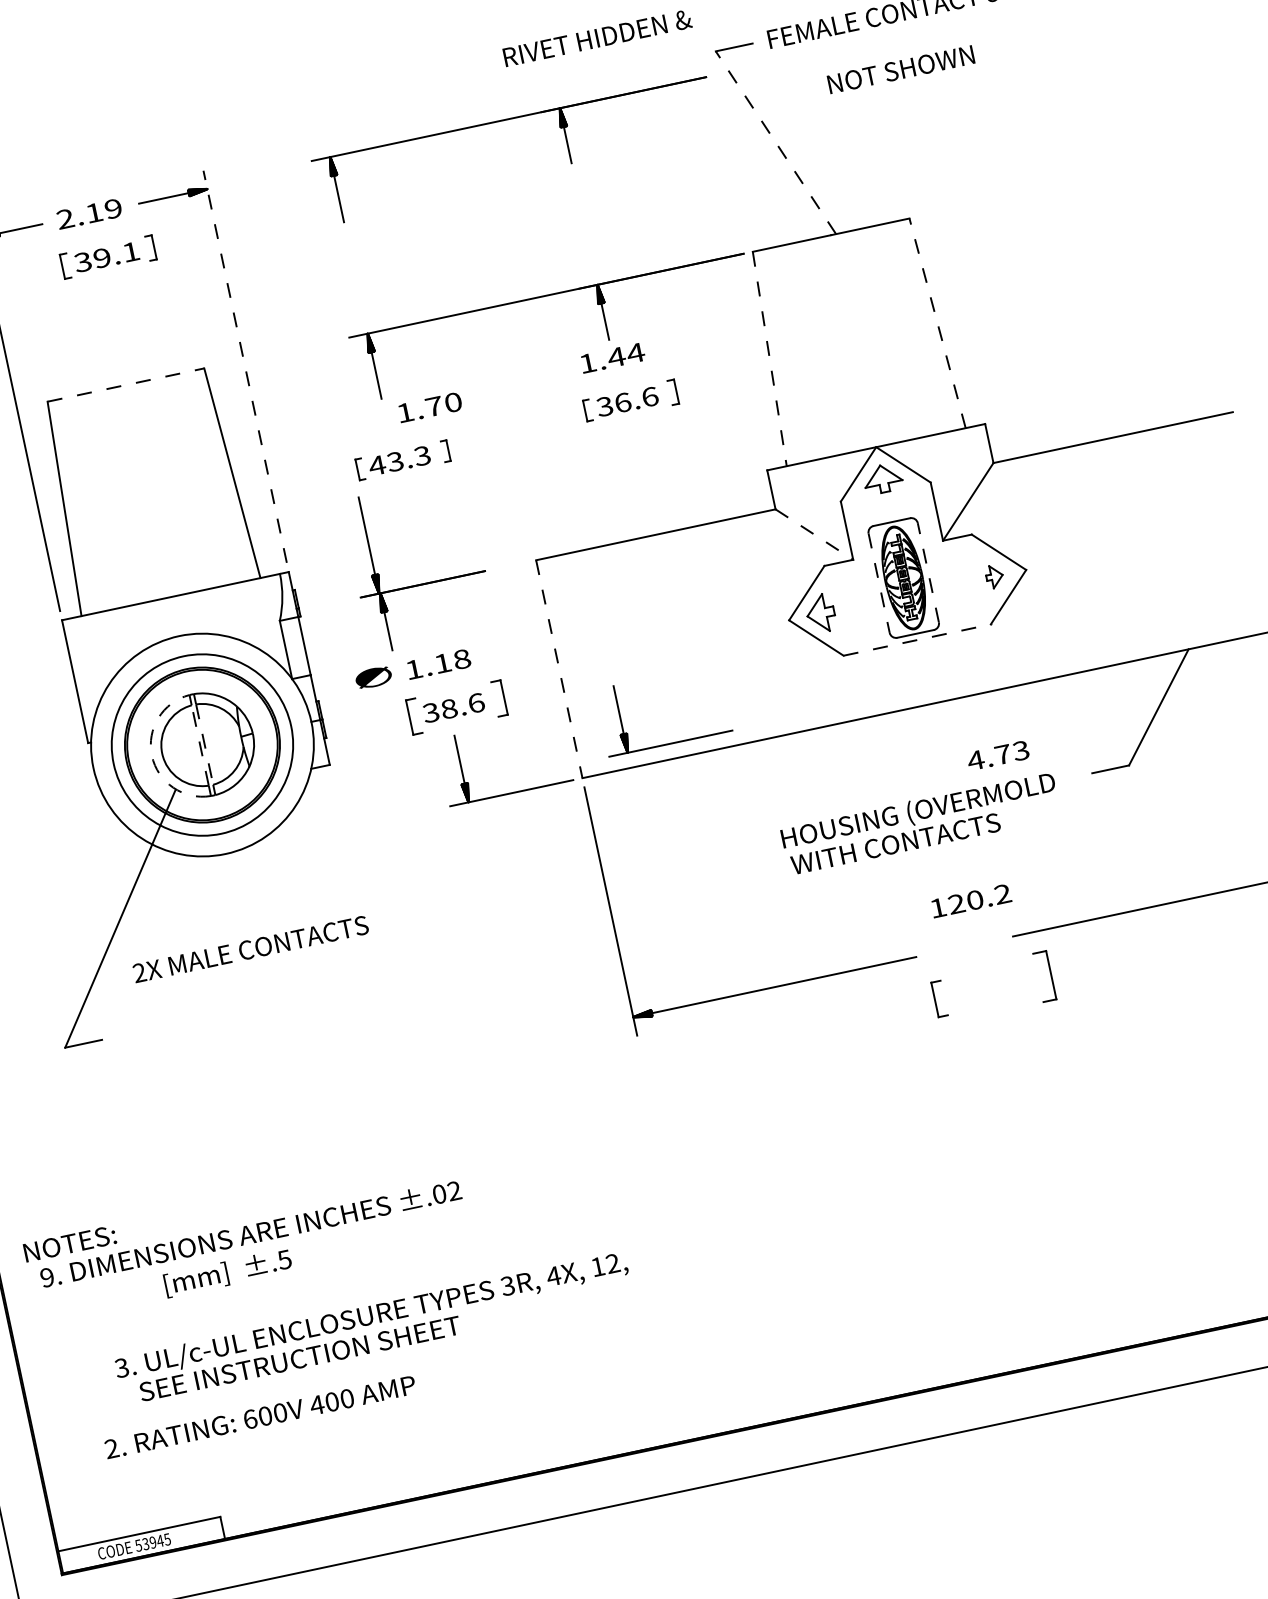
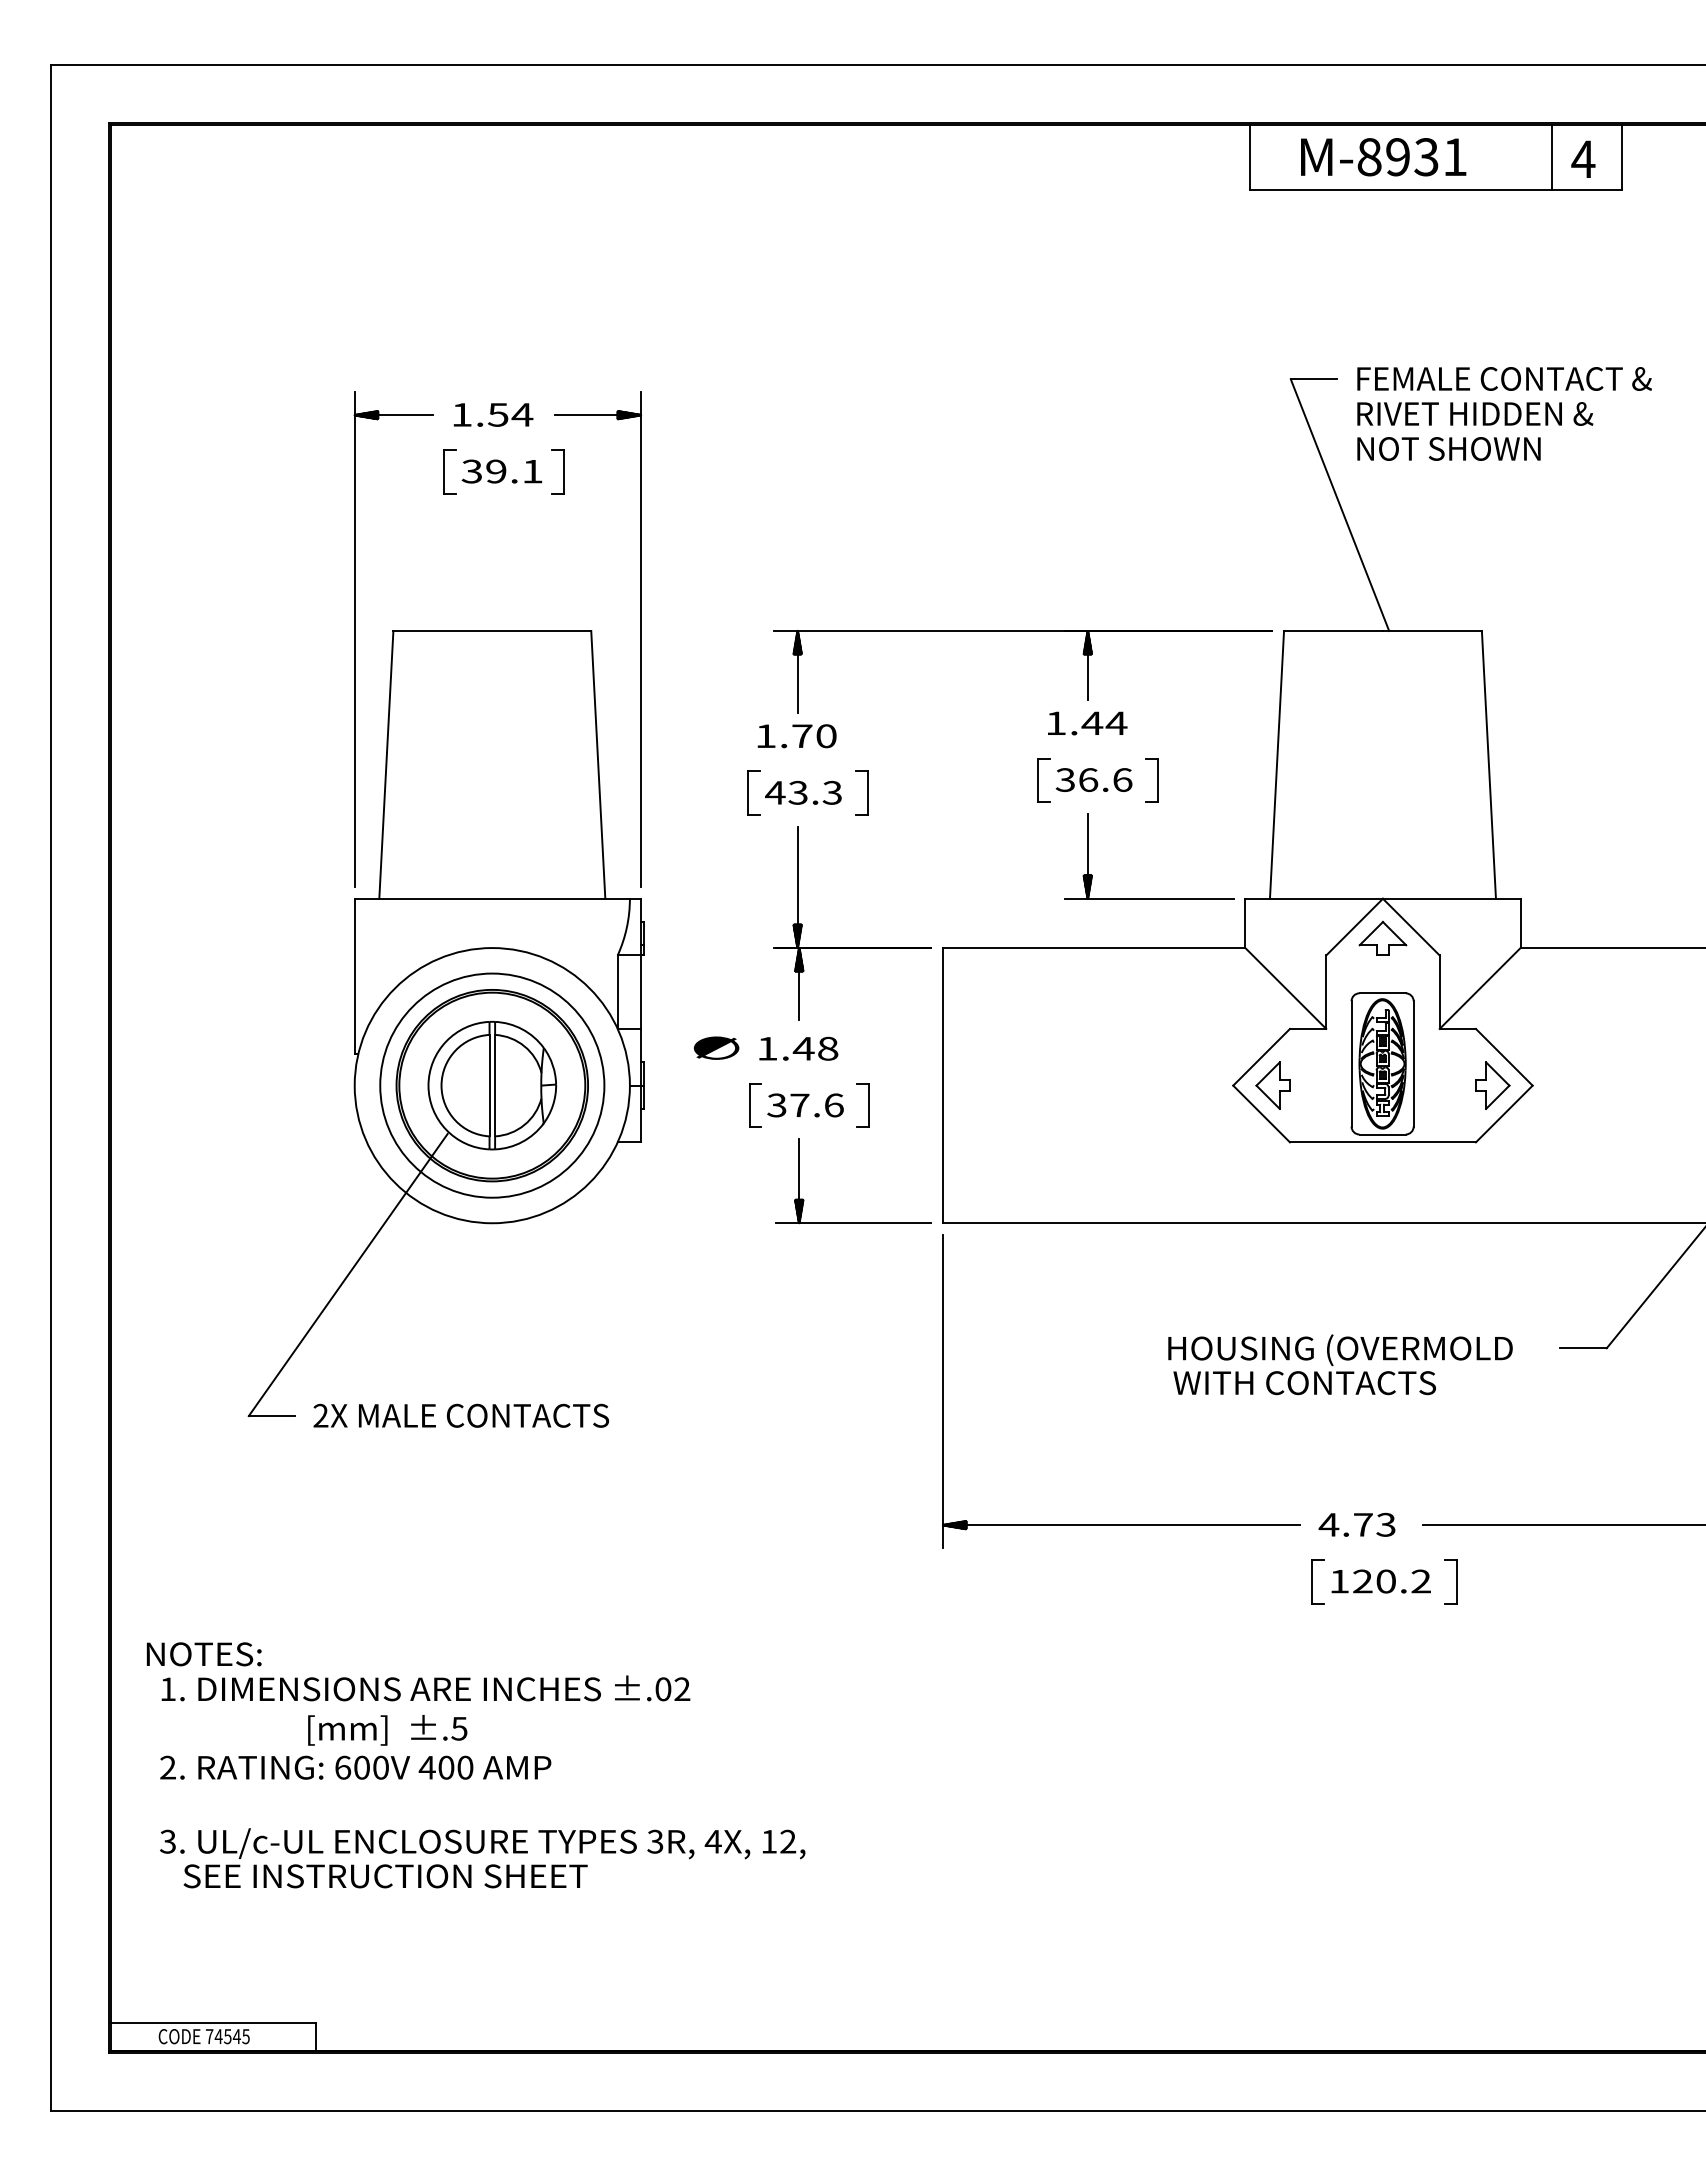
text: (597, 37) -> (1475, 413), moved
text: (900, 69) -> (1448, 448), moved
part: (508, 119) -> (1022, 408), removed
line: (775, 142) -> (1339, 504), dashed -> solid
text: (89, 213) -> (492, 414), 2.19 -> 1.54
part: (150, 247) -> (557, 471), size x1.43
part: (65, 265) -> (449, 471), size x1.43
line: (937, 323) -> (1488, 764), dashed -> solid
line: (769, 359) -> (1276, 765), dashed -> solid
line: (245, 366) -> (641, 639), dashed -> solid
line: (126, 385) -> (492, 631), dashed -> solid
part: (673, 392) -> (1151, 780), size x1.43
text: (429, 407) -> (796, 736), moved
part: (587, 410) -> (1043, 780), size x1.67
part: (445, 450) -> (861, 792), size x1.67
part: (359, 468) -> (753, 792), size x1.67
part: (691, 486) -> (1149, 898), added
line: (814, 534) -> (1286, 988), dashed -> solid
line: (928, 572) -> (1413, 1063), dashed -> solid
part: (994, 576) -> (1492, 1085), size x1.67
line: (879, 582) -> (1351, 1063), dashed -> solid
part: (422, 583) -> (852, 947), moved
line: (916, 640) -> (1382, 1142), dashed -> solid
text: (442, 663) -> (803, 1048), 1.18 -> 1.48
line: (559, 669) -> (943, 1085), dashed -> solid
text: (449, 709) -> (799, 1105), 38.6 -> 37.6
part: (670, 743) -> (1058, 1203), removed
line: (204, 744) -> (495, 1085), dashed -> solid
line: (200, 745) -> (489, 1085), dashed -> solid
arc: (151, 755) -> (428, 1085), dashed -> solid
text: (997, 755) -> (1356, 1524), moved
text: (970, 901) -> (1380, 1581), moved
text: (250, 948) -> (461, 1415), moved
part: (1044, 976) -> (1450, 1581), size x0.71
text: (46, 1277) -> (167, 1689), 9. -> 1.
text: (373, 1328) -> (482, 1858), moved
text: (260, 1417) -> (355, 1767), moved
text: (145, 1544) -> (218, 2036), 53945 -> 74545

